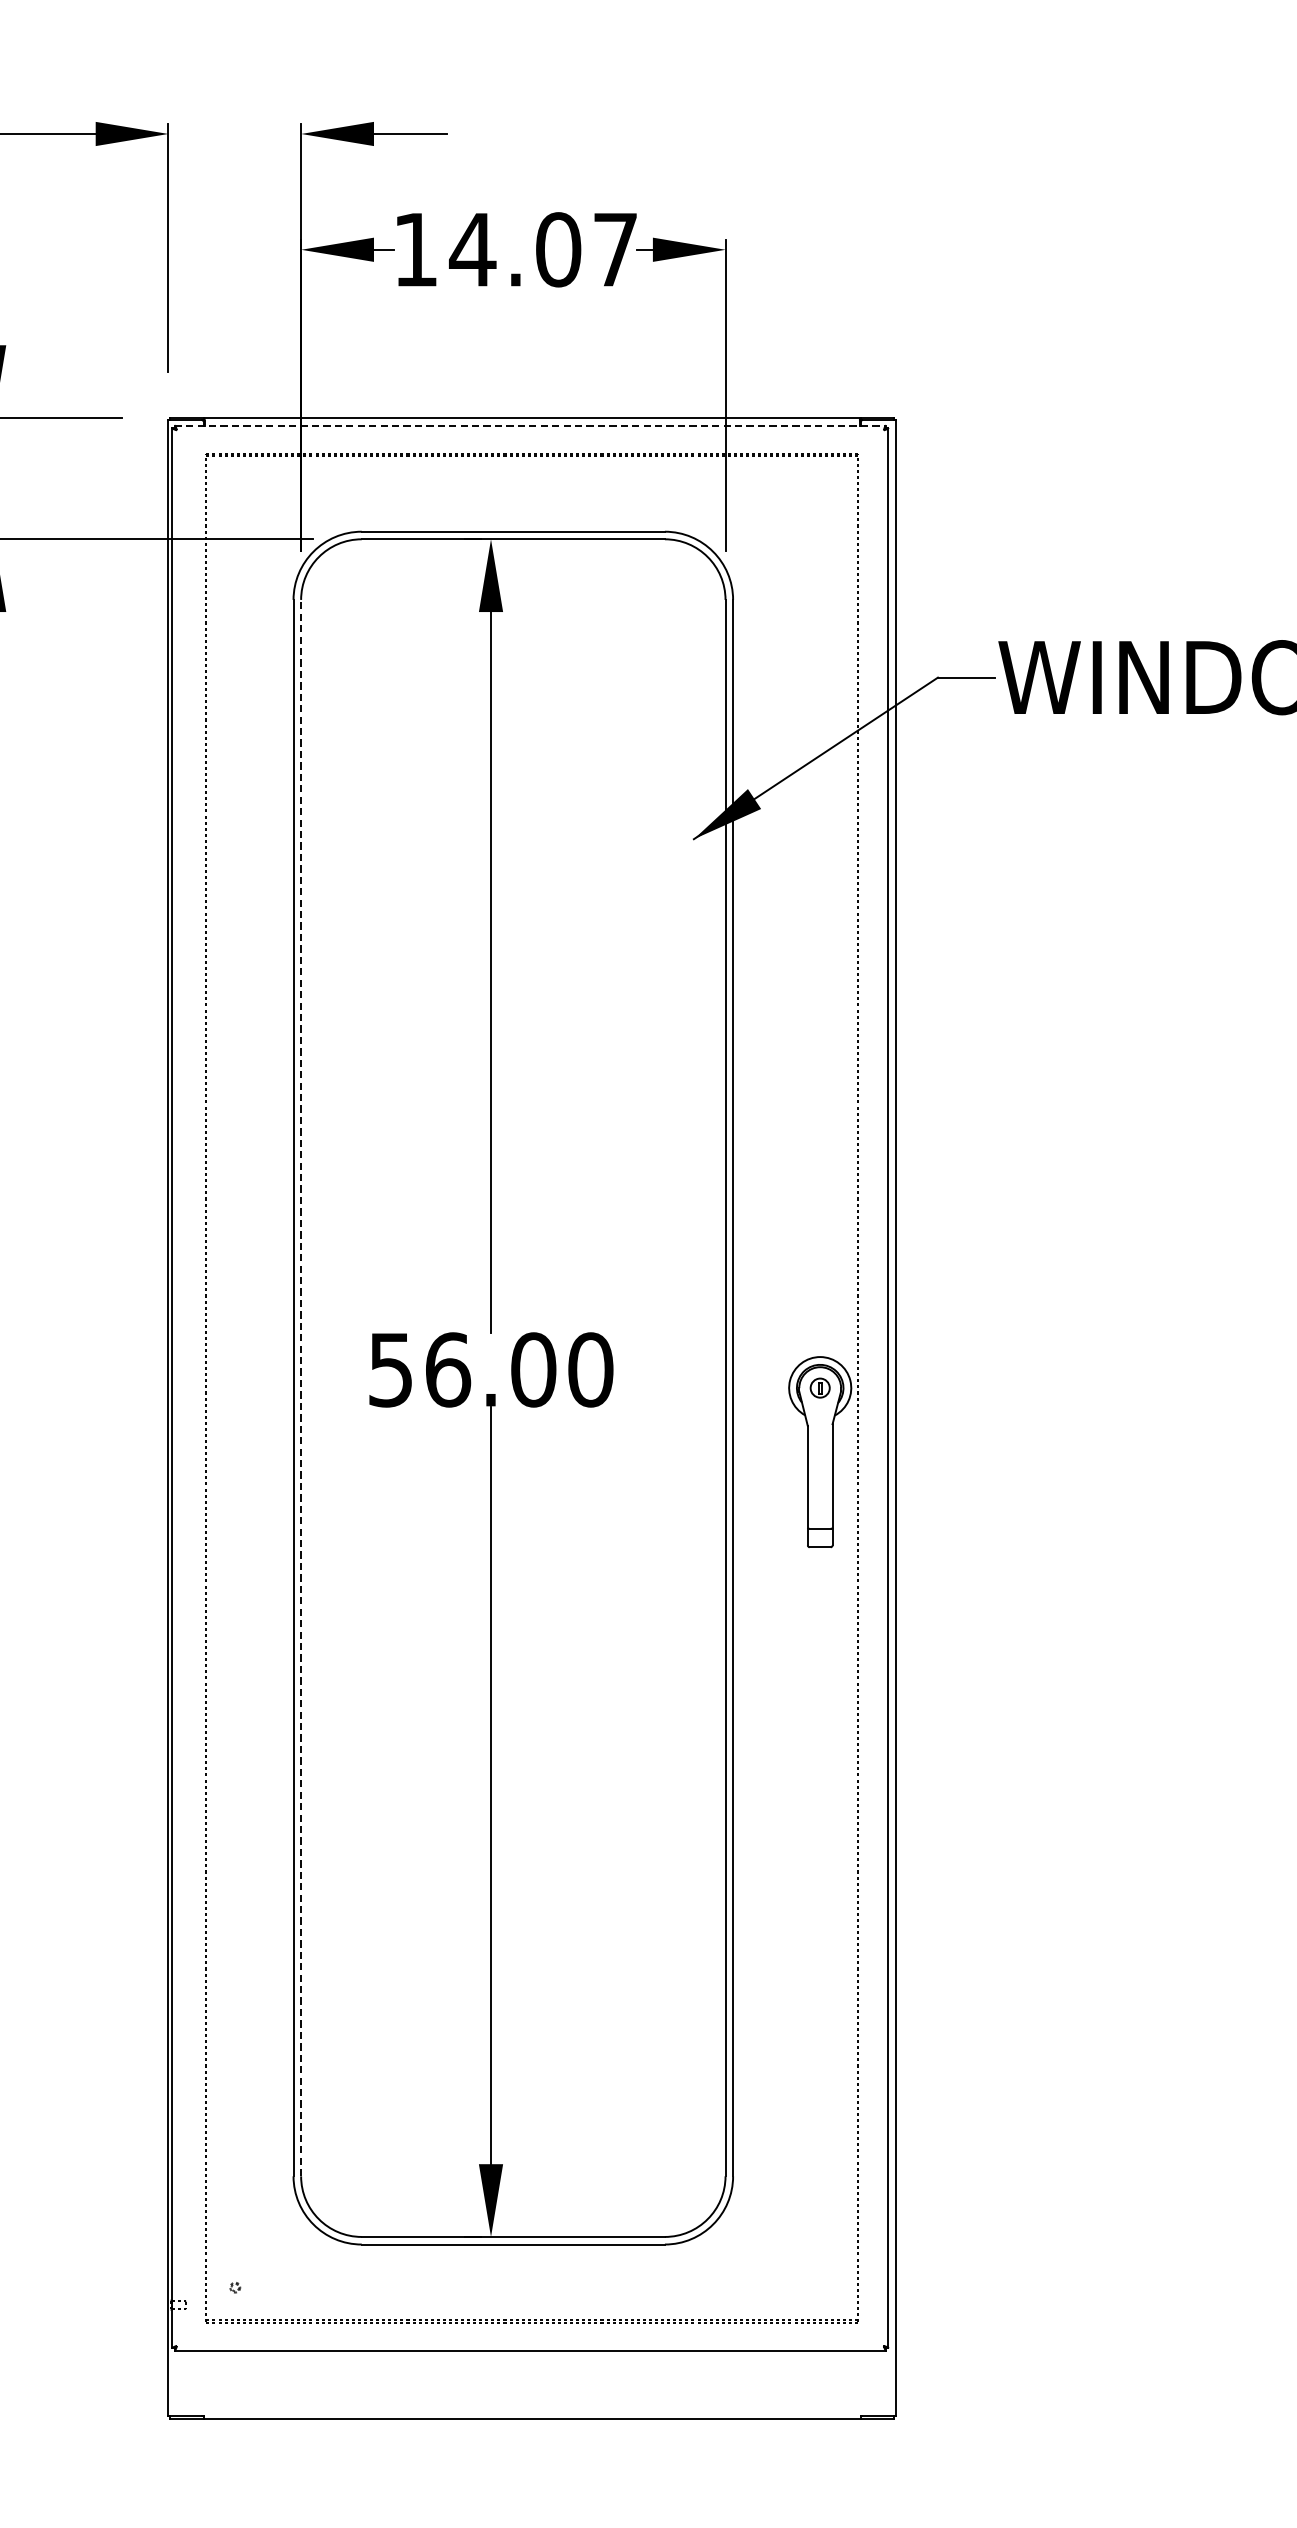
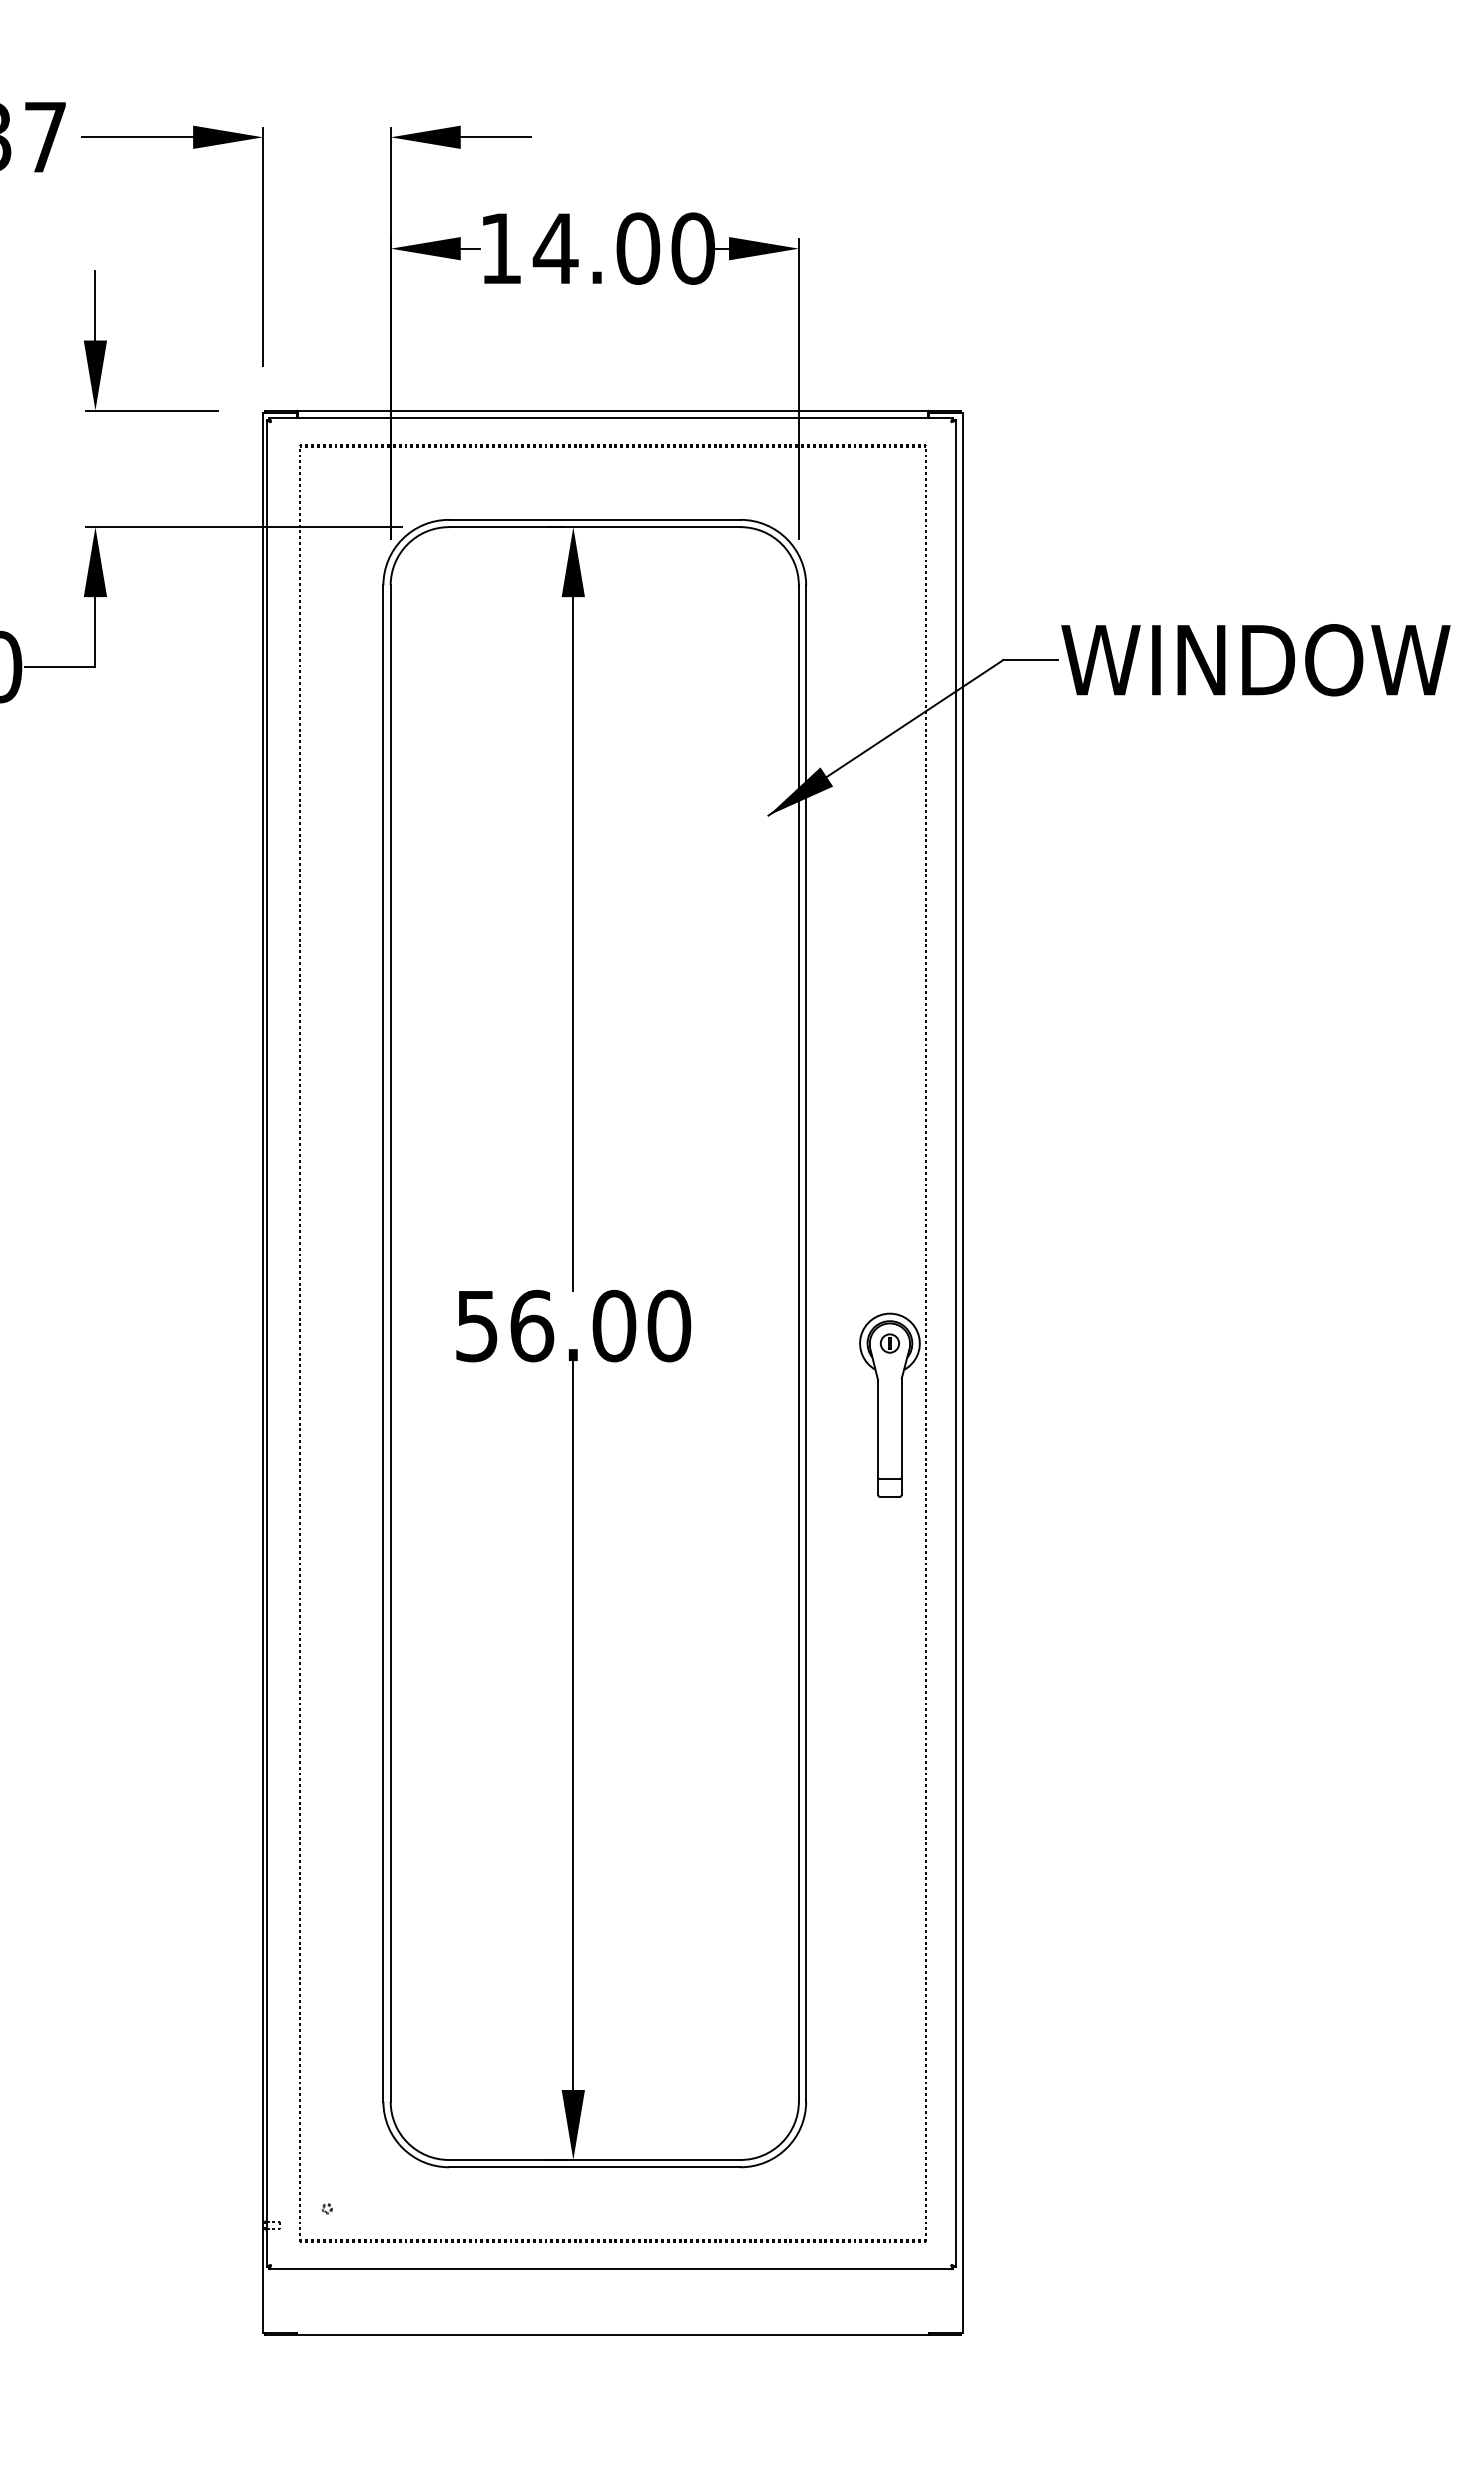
text: (614, 249) -> (692, 248), 14.07 -> 14.00
line: (530, 425) -> (611, 417), dashed -> solid
line: (300, 1388) -> (390, 1343), dashed -> solid

